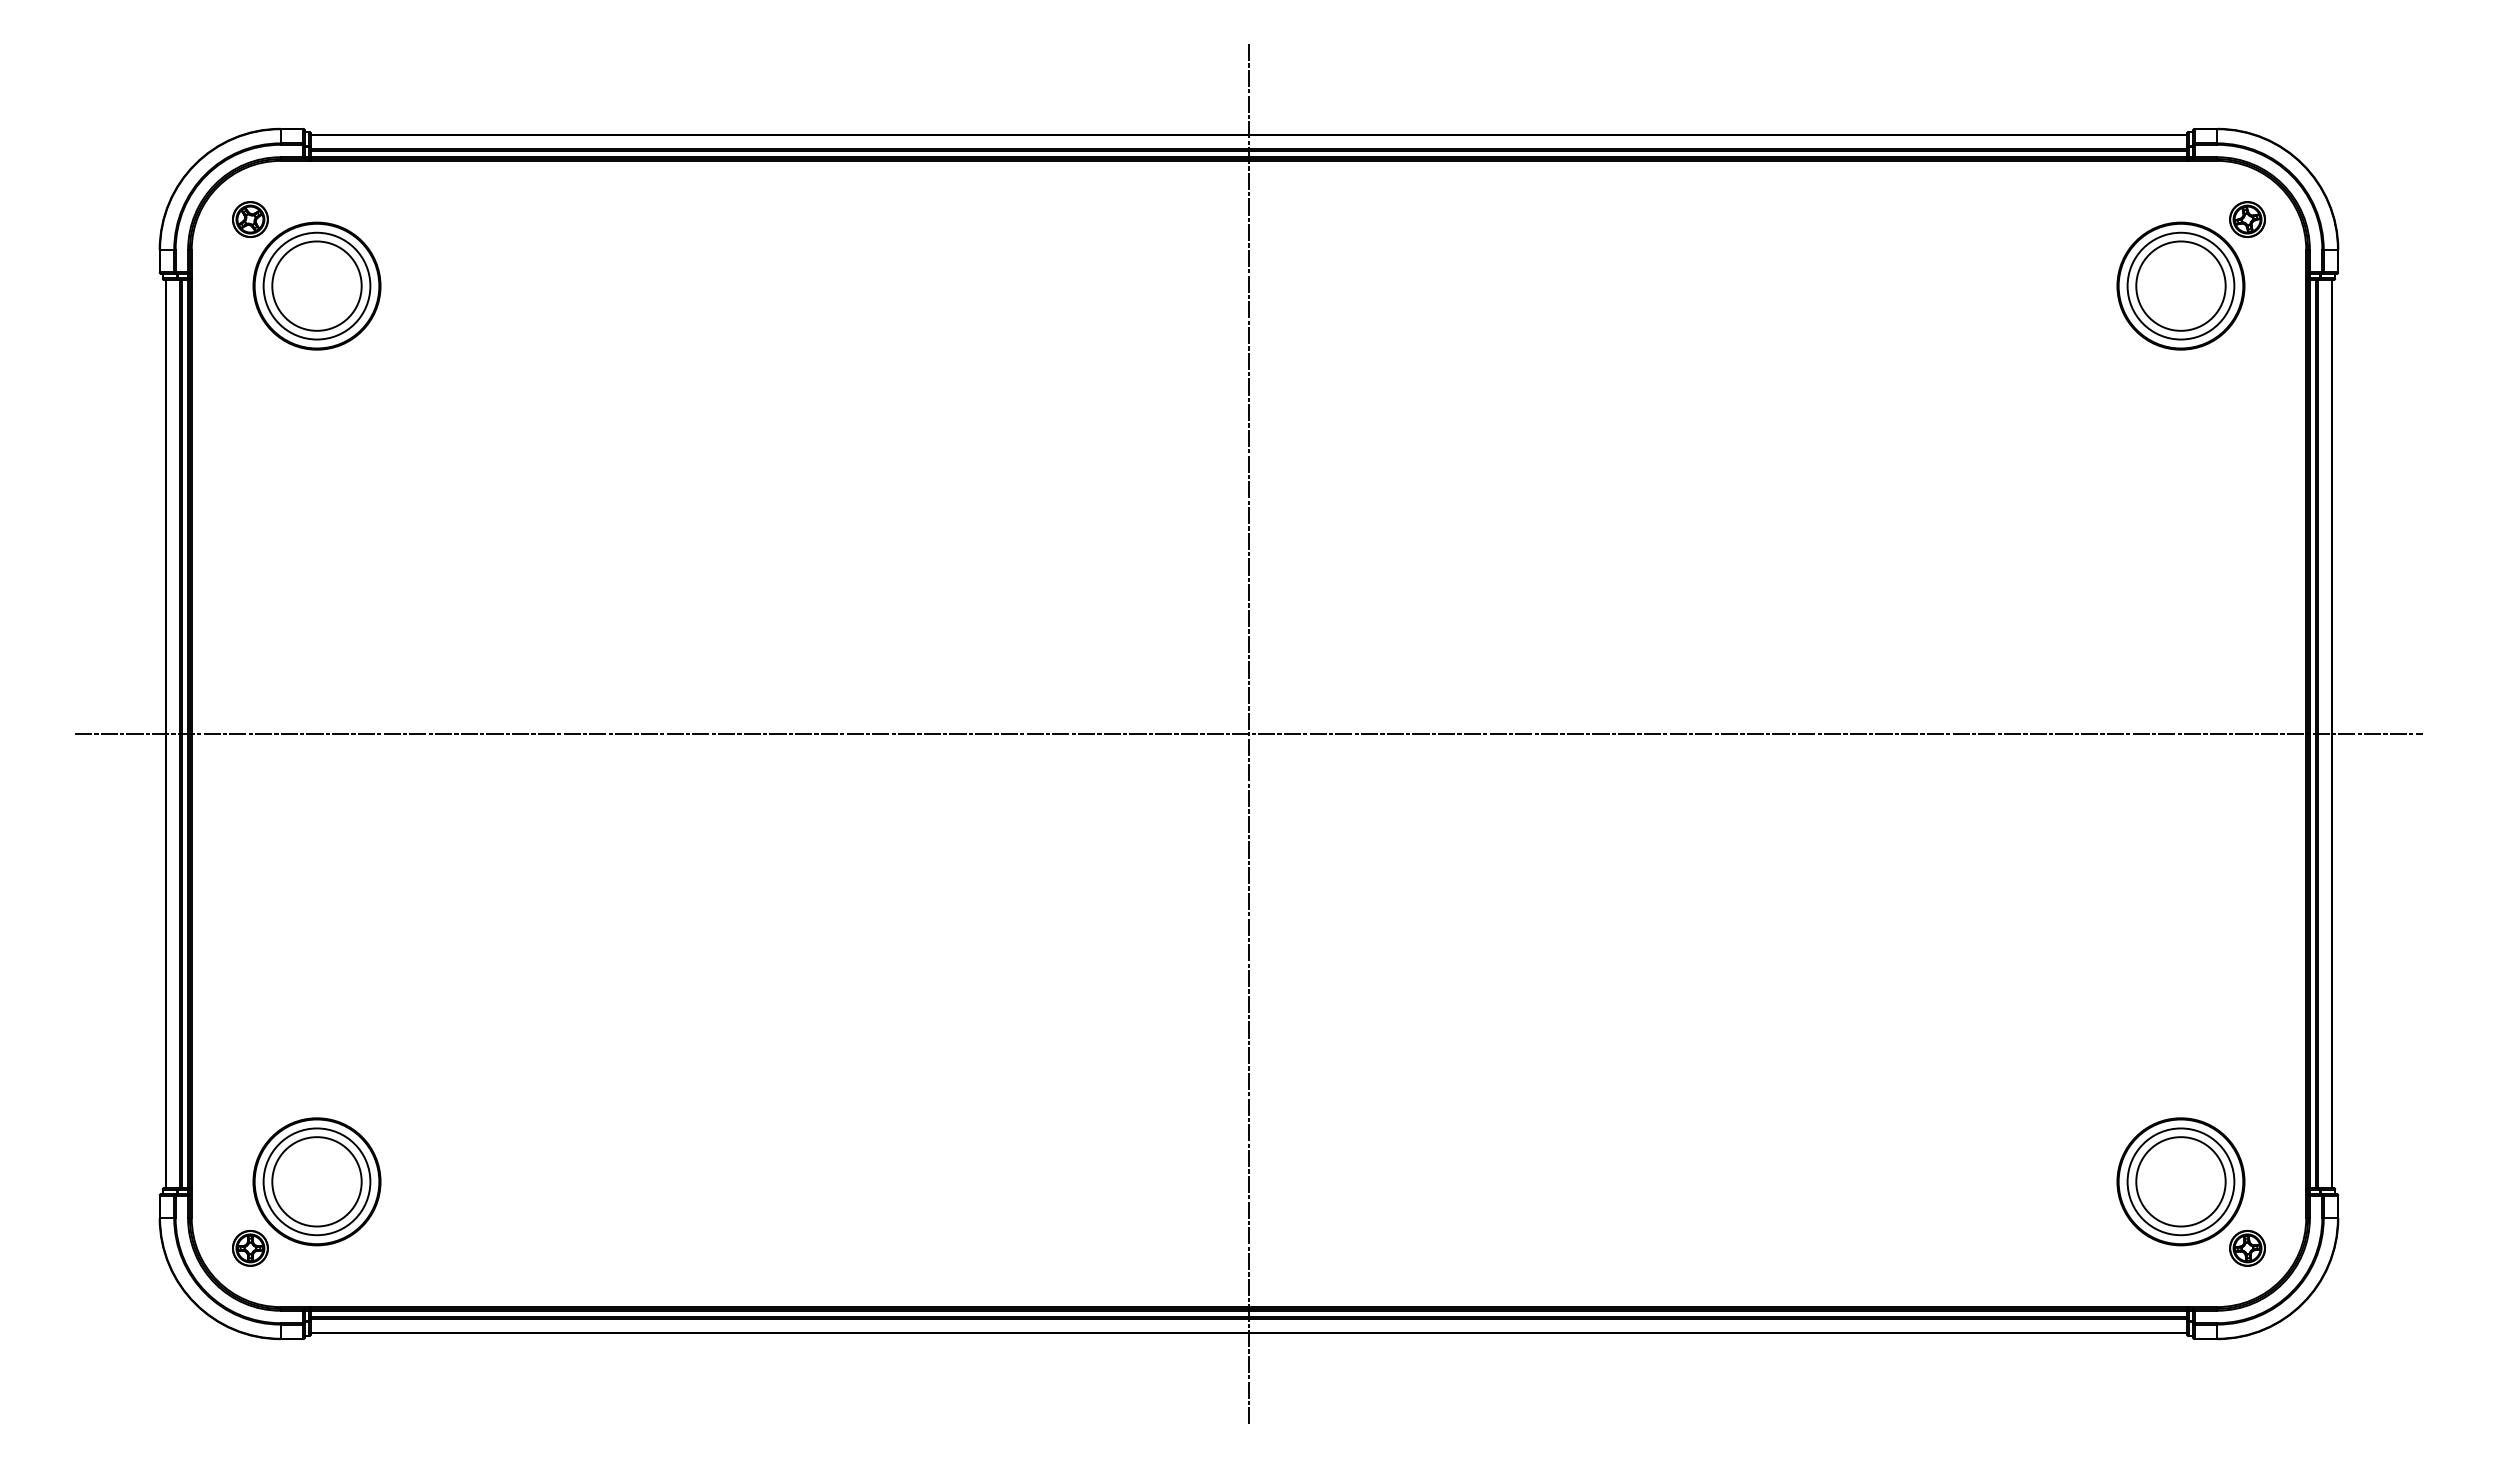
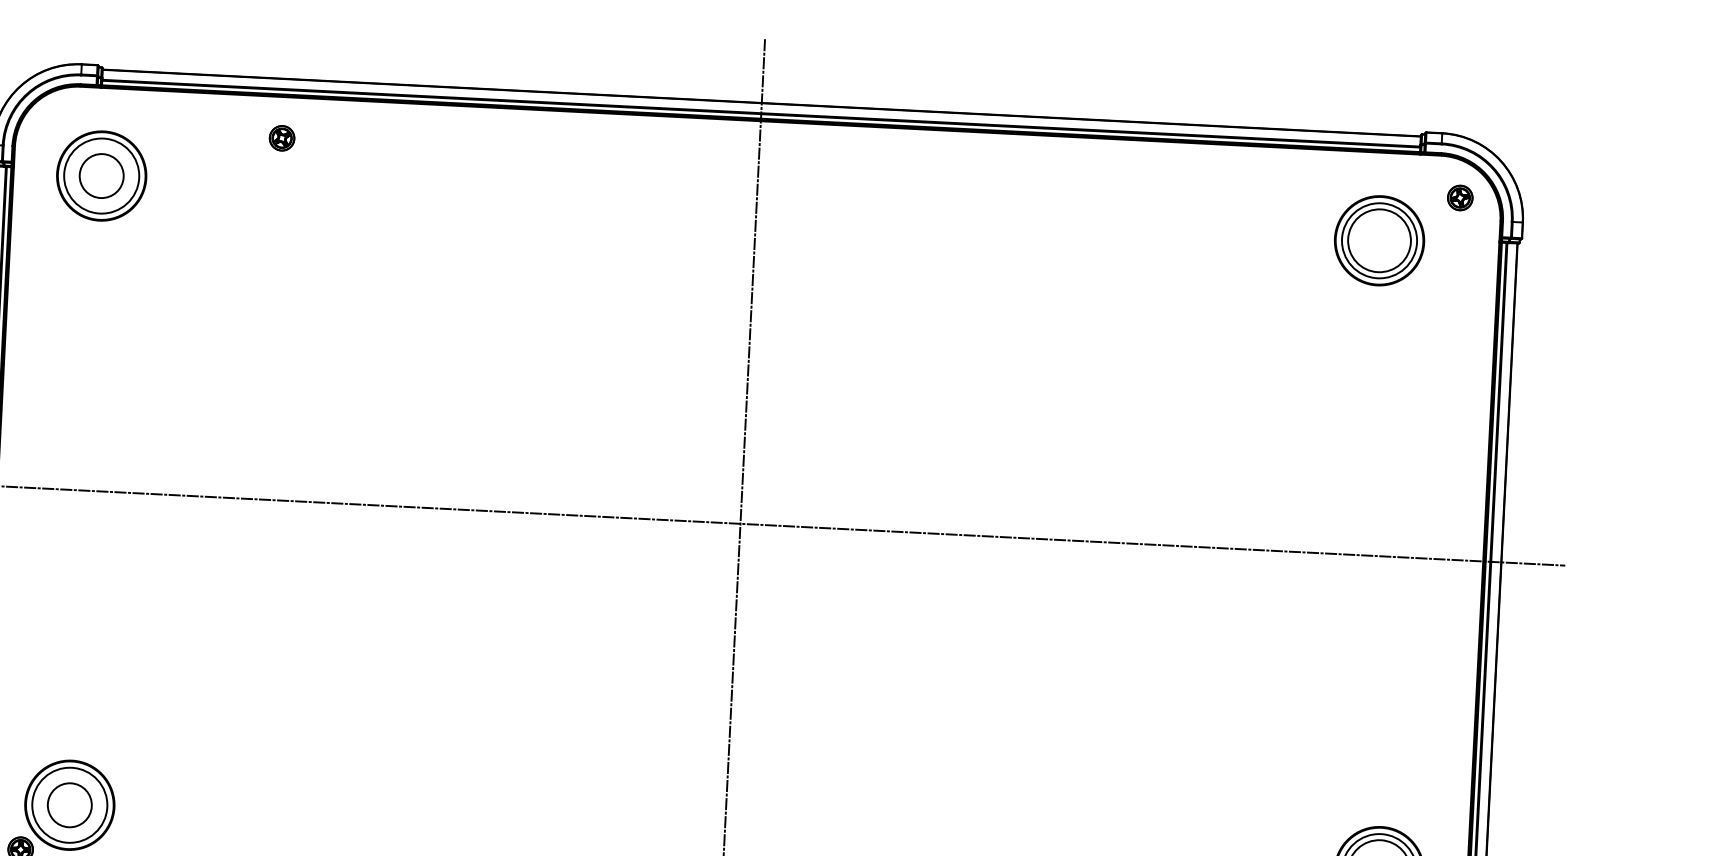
part: (250, 219) -> (282, 138), moved
circle: (316, 285) -> (101, 175), size x0.7
part: (2180, 285) -> (1379, 240), moved
circle: (316, 1181) -> (69, 805), size x0.7

